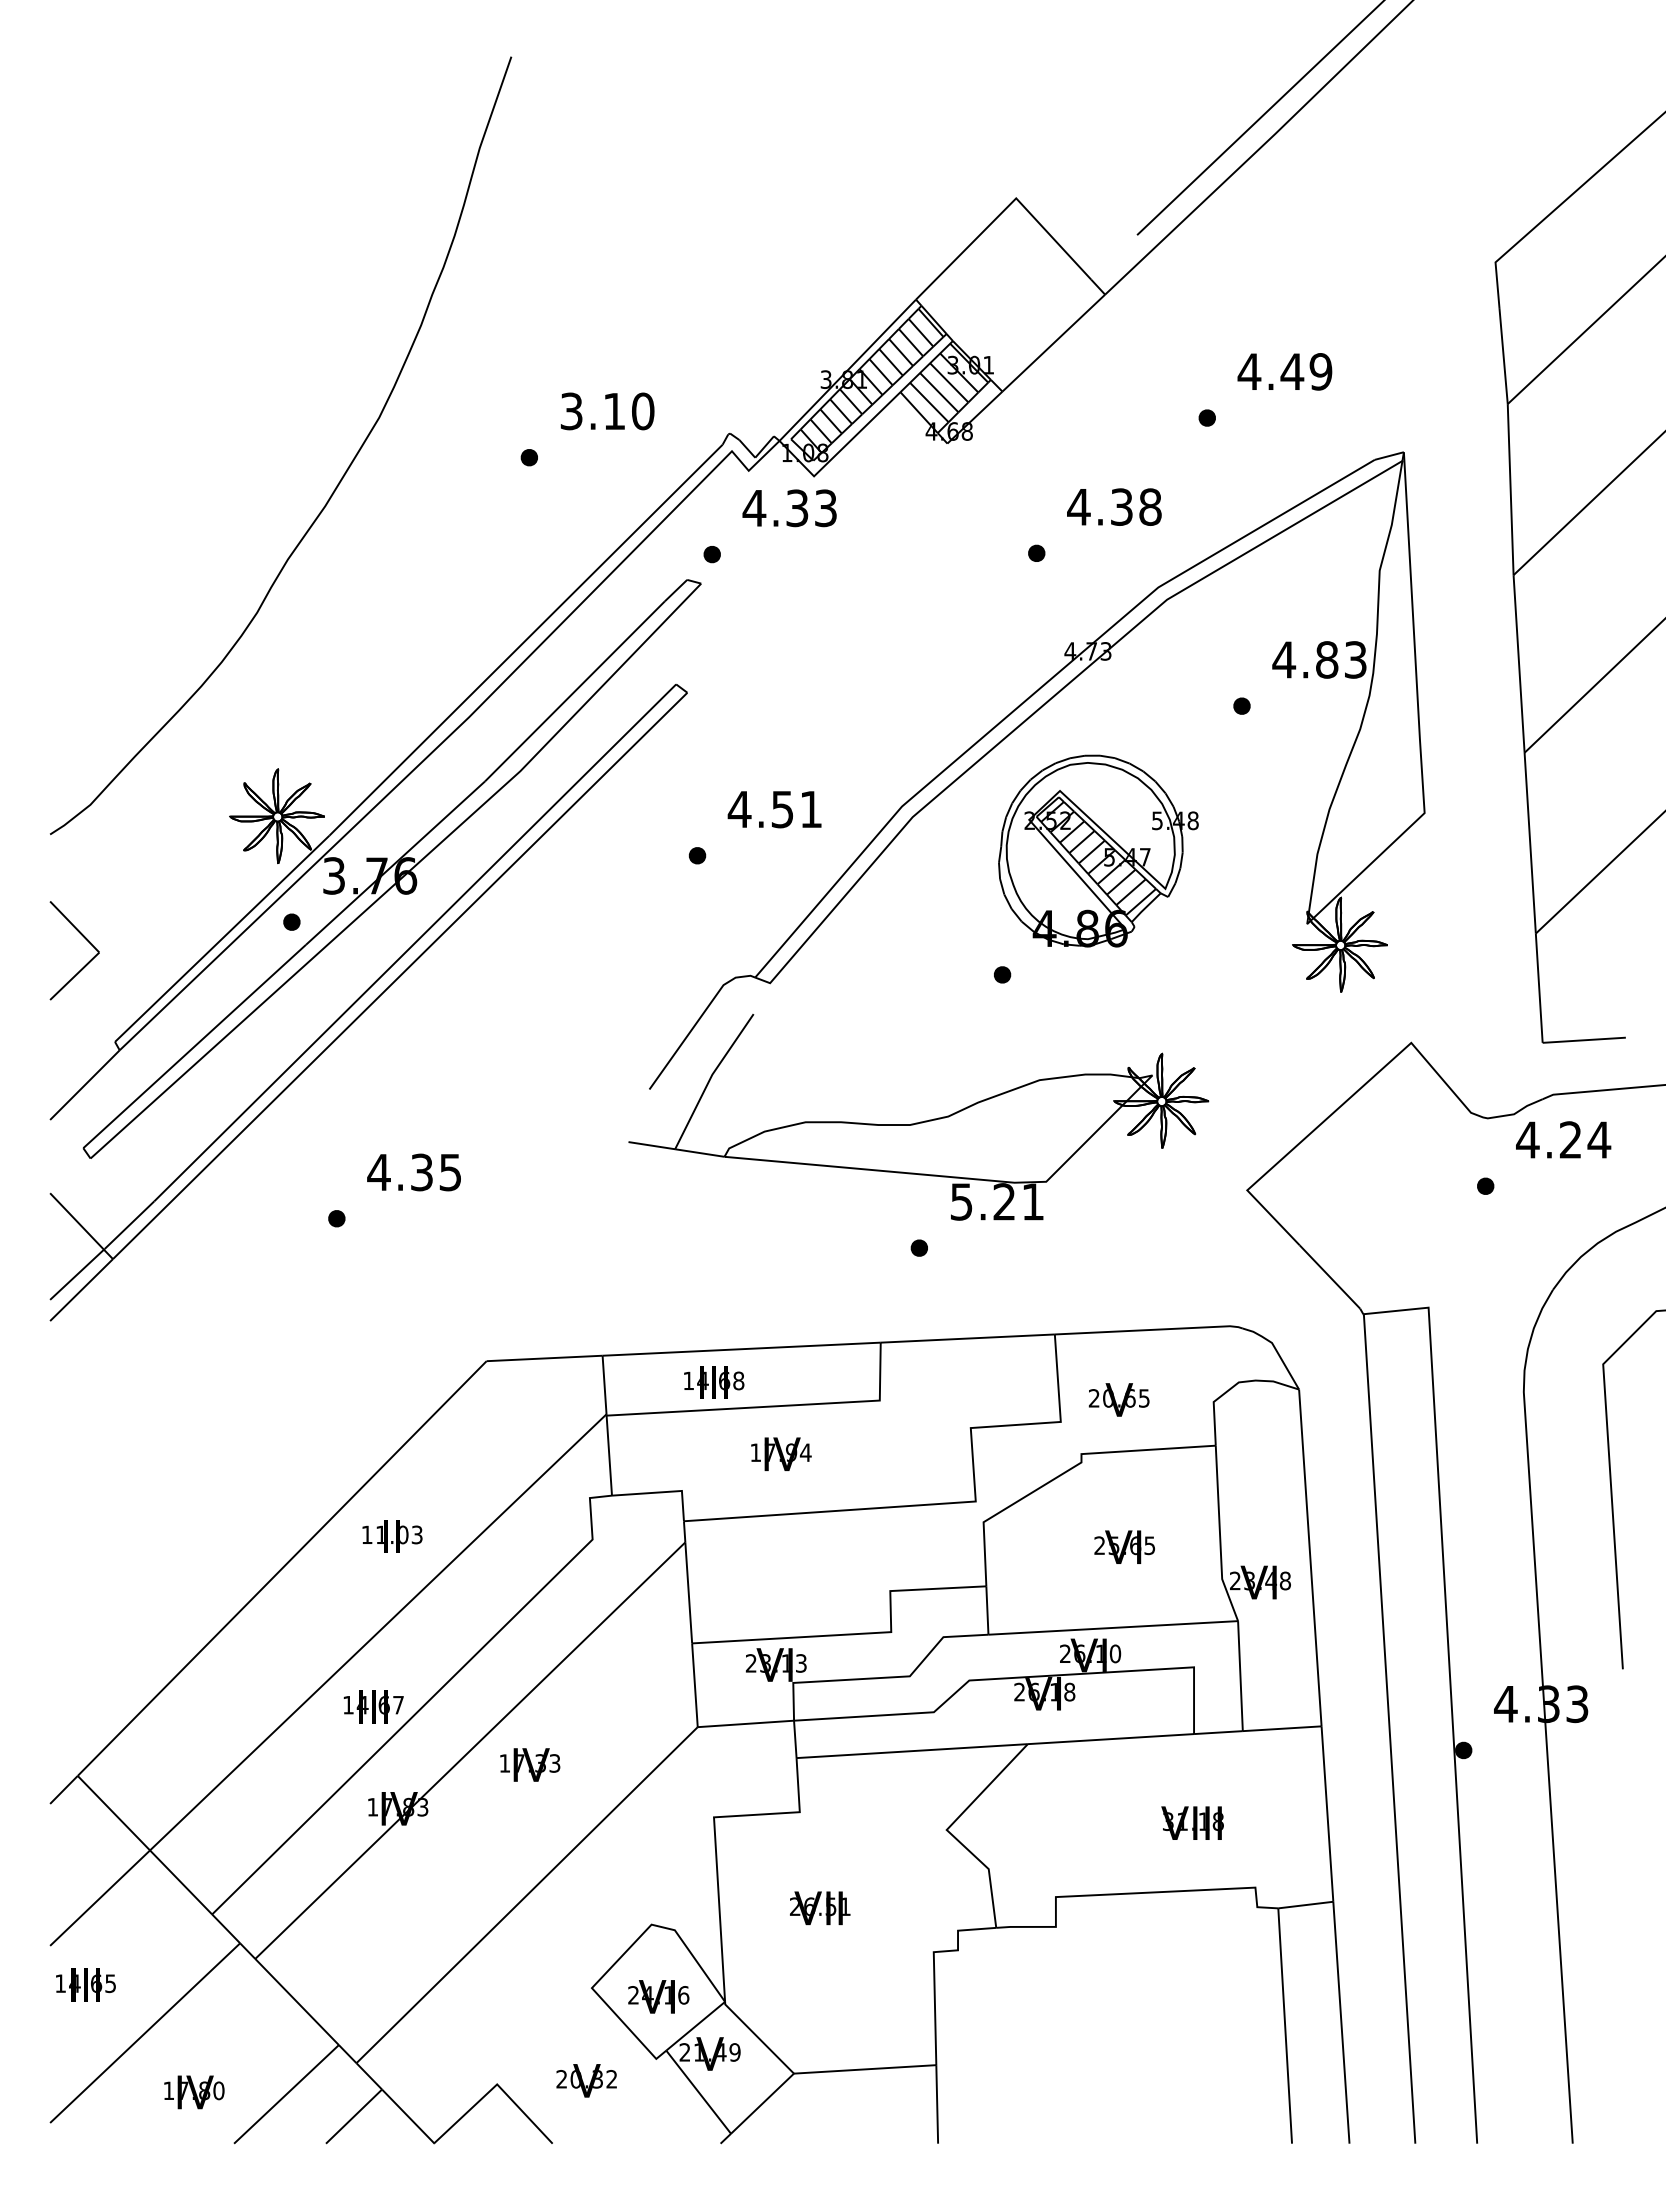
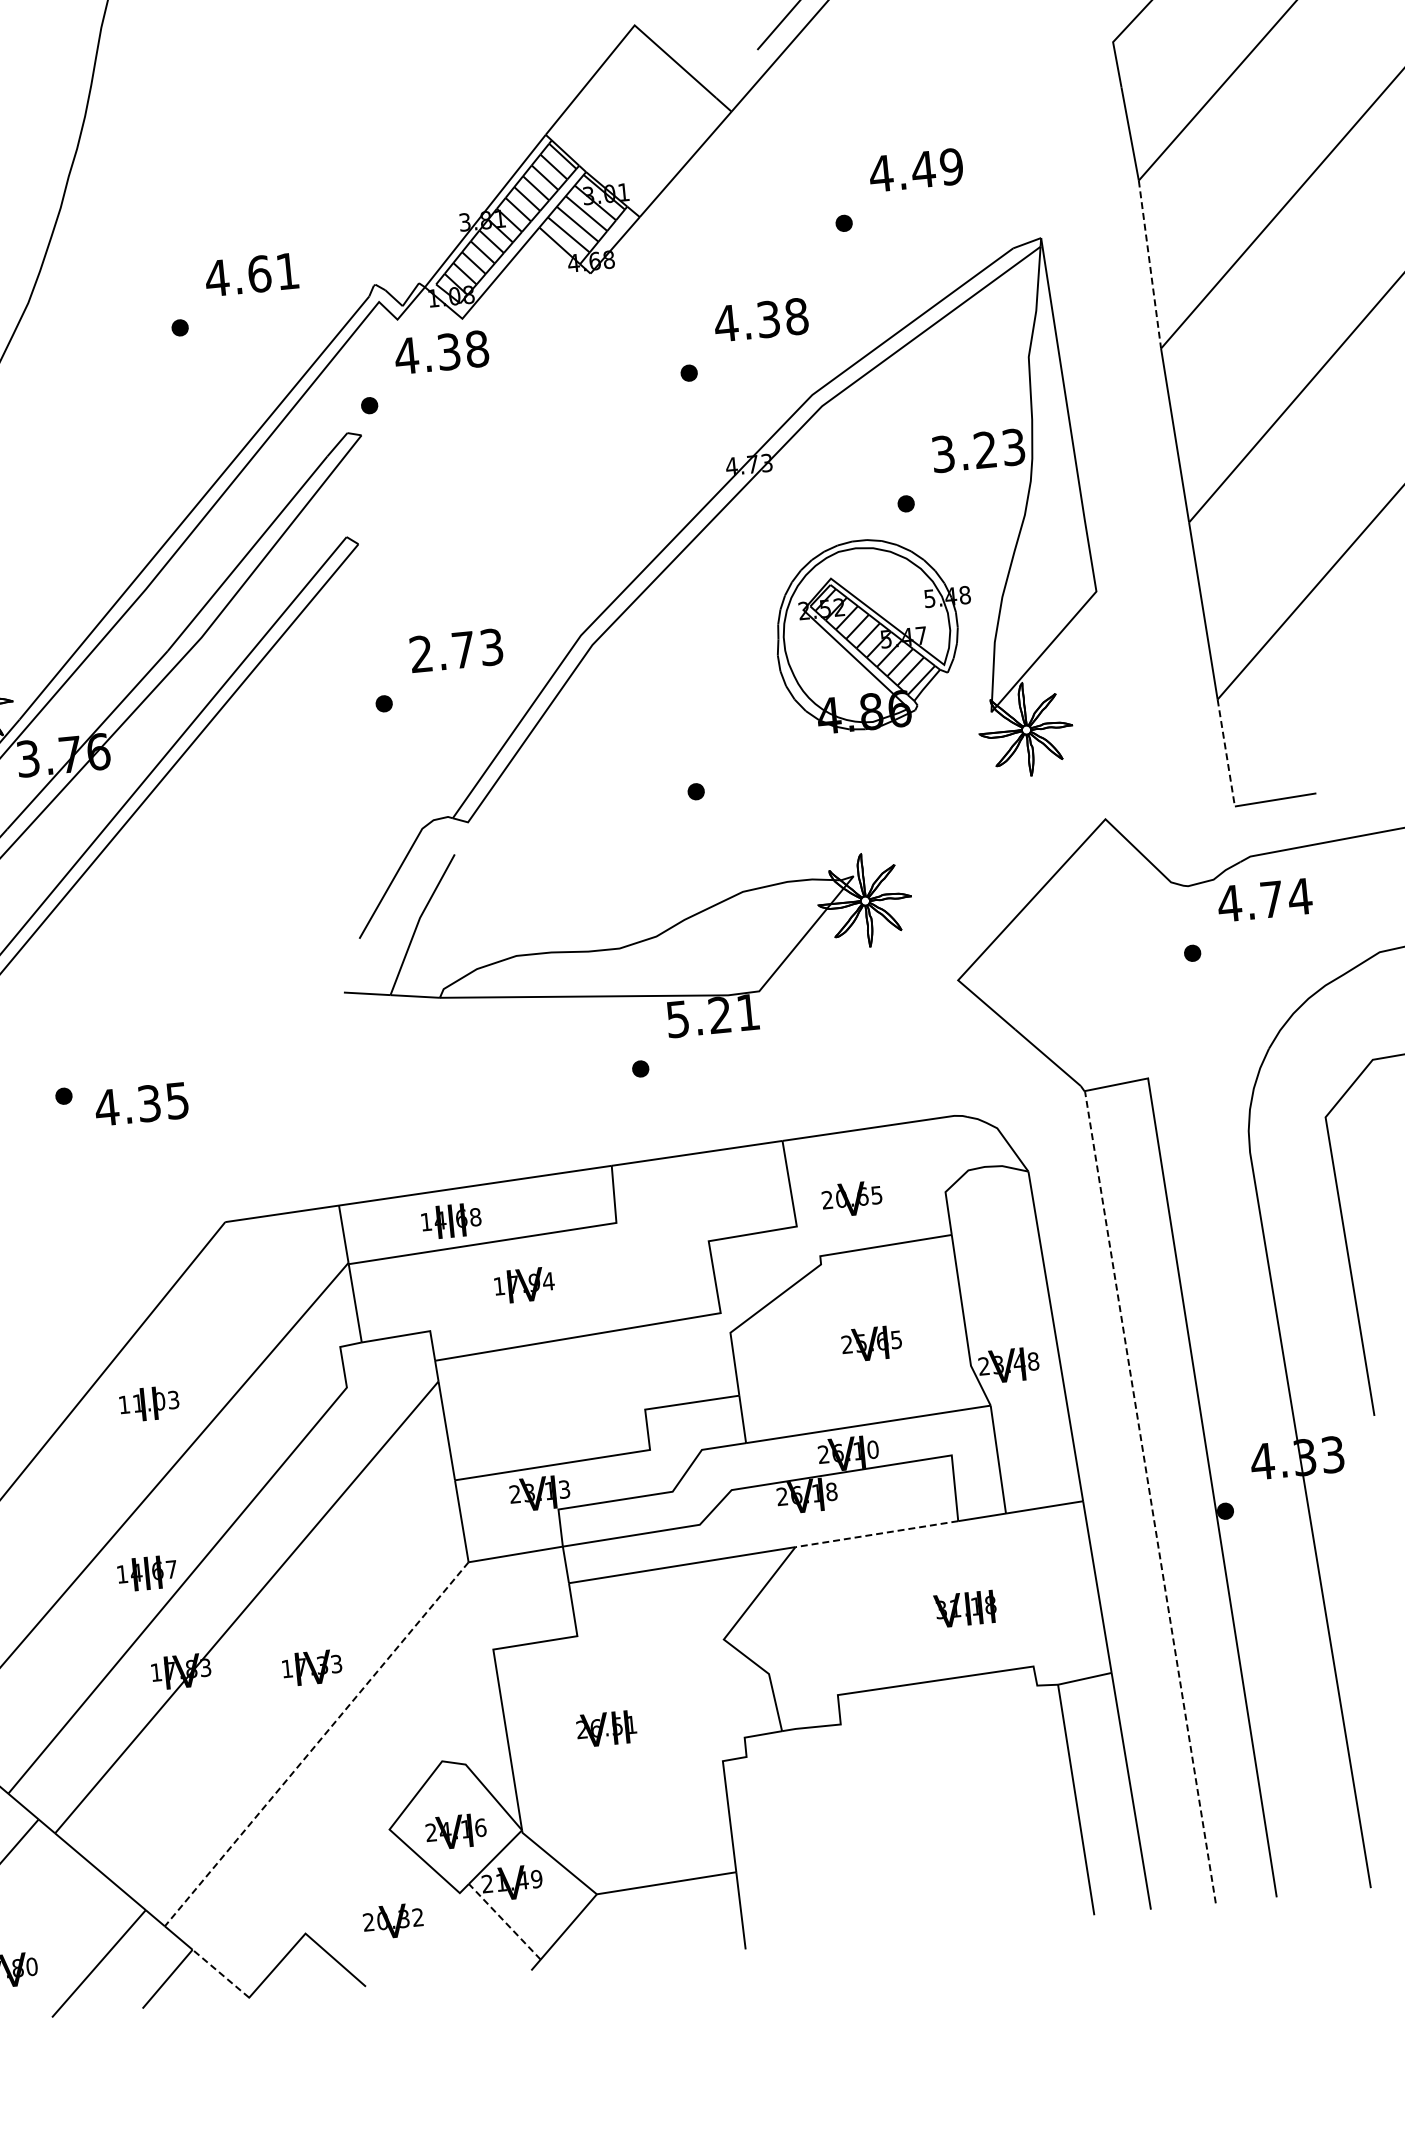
text: (606, 411) -> (251, 274), 3.10 -> 4.61
line: (1510, 489) -> (1149, 264), solid -> dashed
text: (825, 508) -> (476, 349), 4.33 -> 4.38
text: (1305, 659) -> (964, 451), 4.83 -> 3.23
text: (774, 809) -> (455, 650), 4.51 -> 2.73
part: (1098, 850) -> (874, 633), moved
line: (1539, 988) -> (1226, 753), solid -> dashed
text: (1570, 1139) -> (1271, 899), 4.24 -> 4.74
text: (413, 1172) -> (141, 1104), moved
line: (1389, 1727) -> (1150, 1495), solid -> dashed
line: (1110, 1739) -> (876, 1534), solid -> dashed
text: (530, 1764) -> (312, 1667), moved
line: (526, 1895) -> (316, 1744), solid -> dashed
line: (698, 2092) -> (504, 1922), solid -> dashed
line: (407, 2116) -> (220, 1973), solid -> dashed

